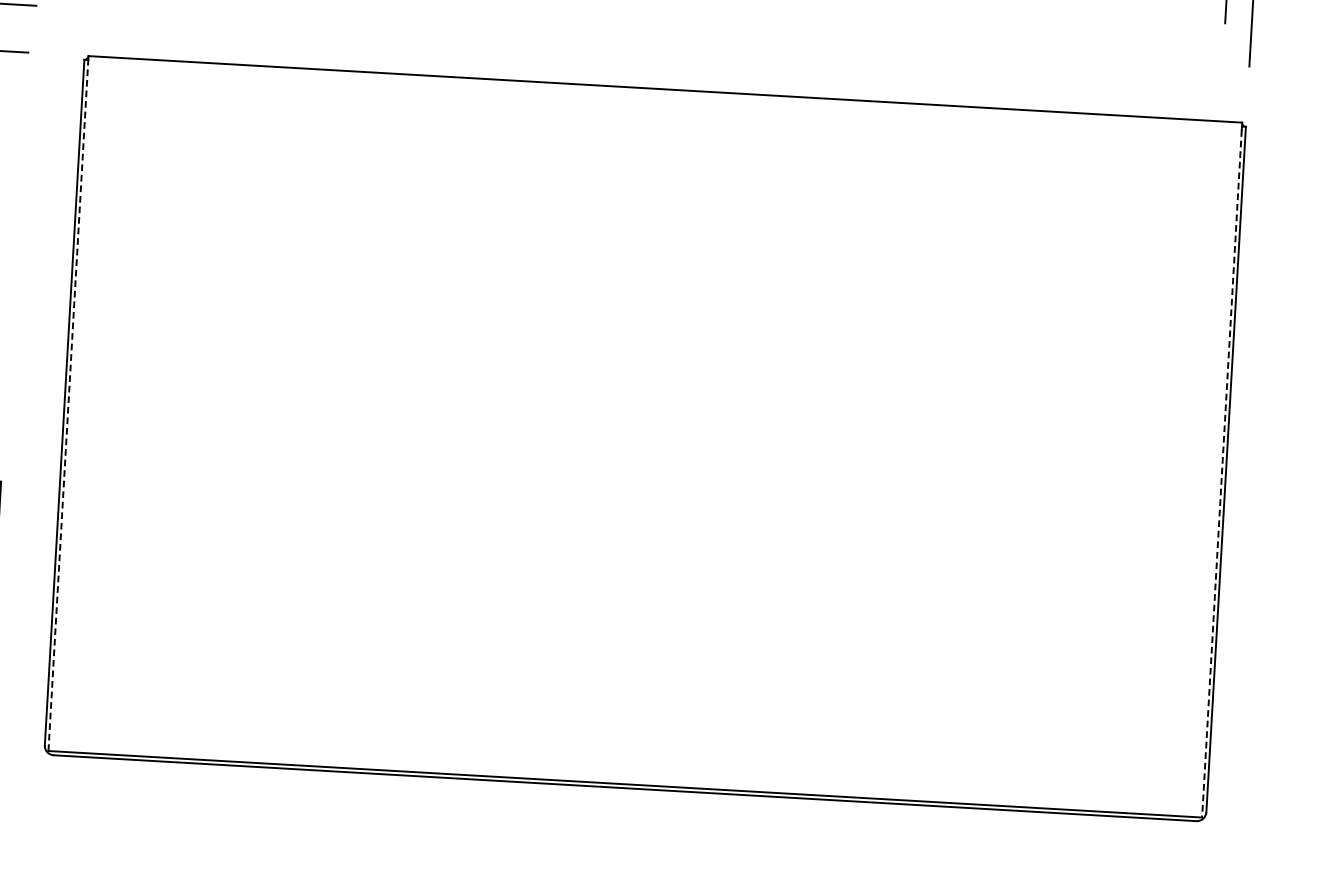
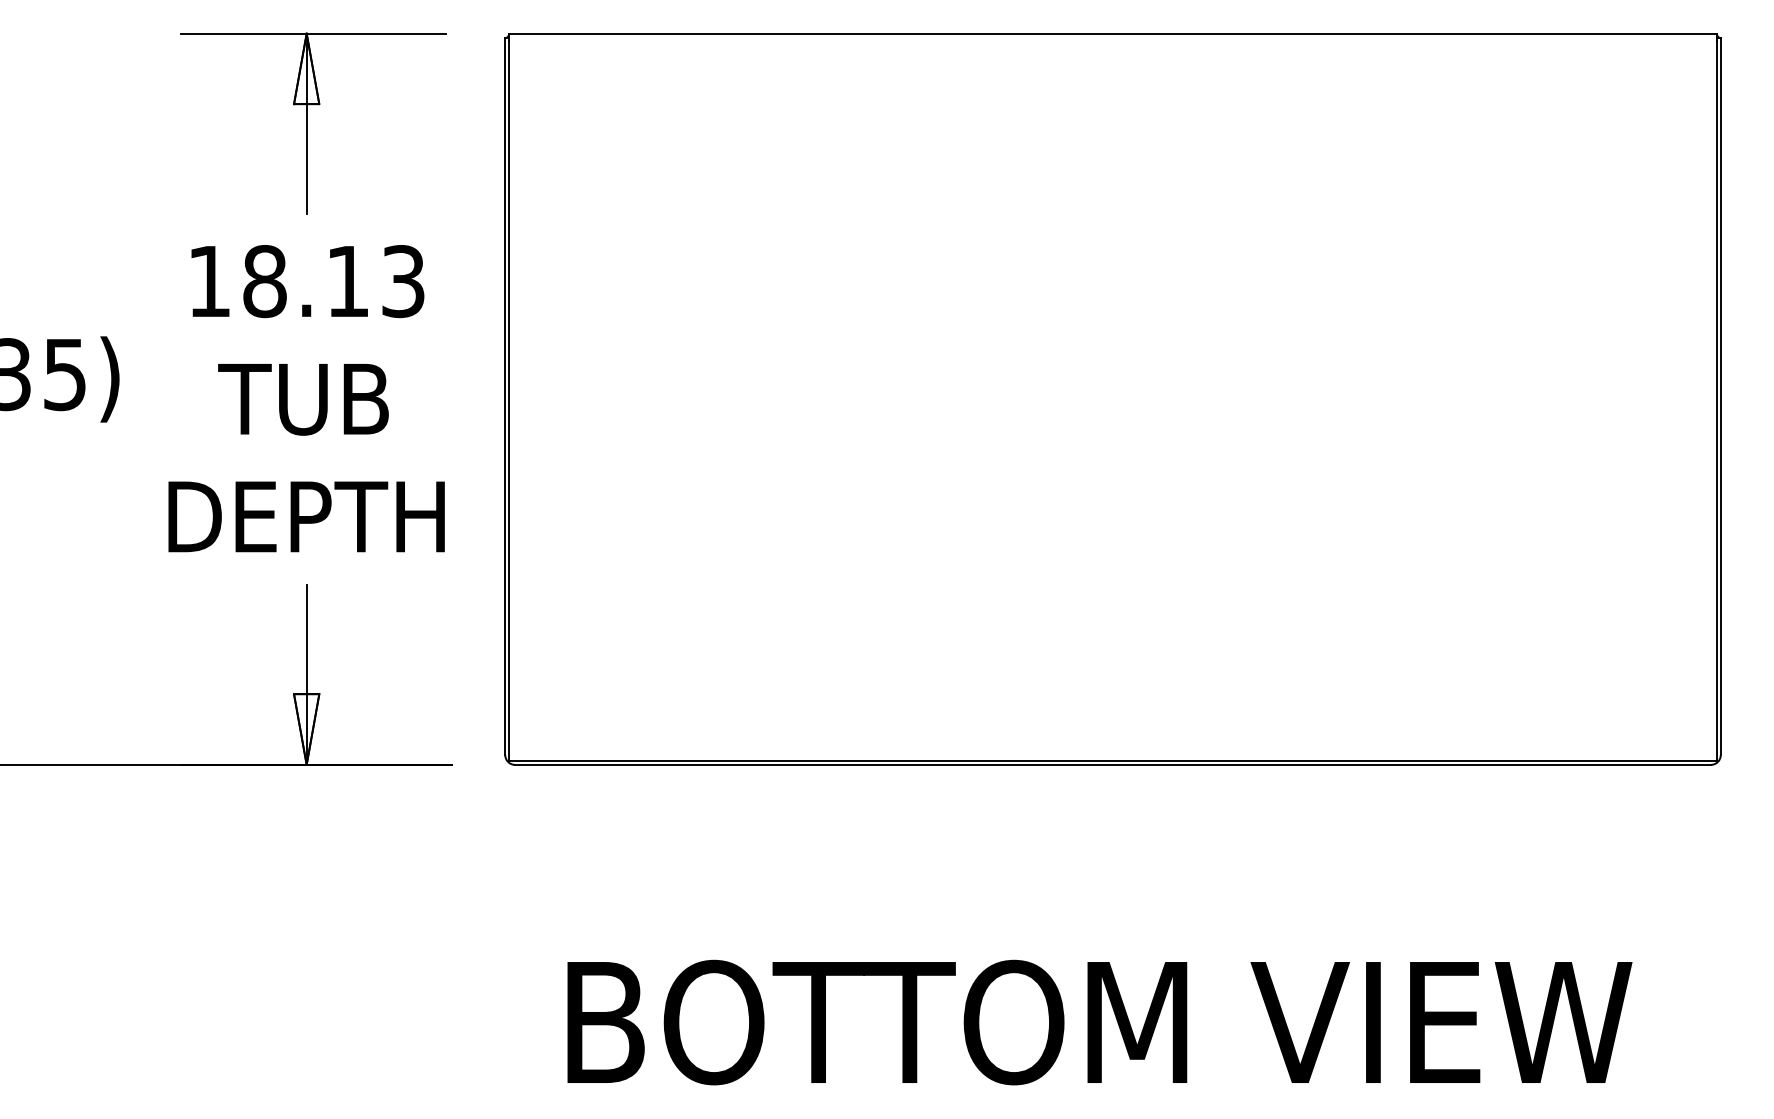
line: (68, 407) -> (509, 401), dashed -> solid
line: (1221, 474) -> (1716, 401), dashed -> solid

